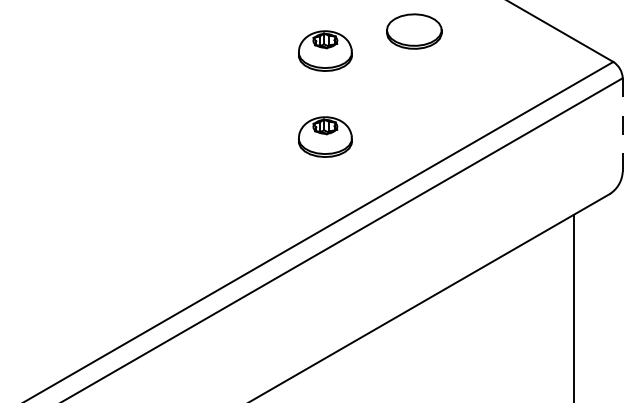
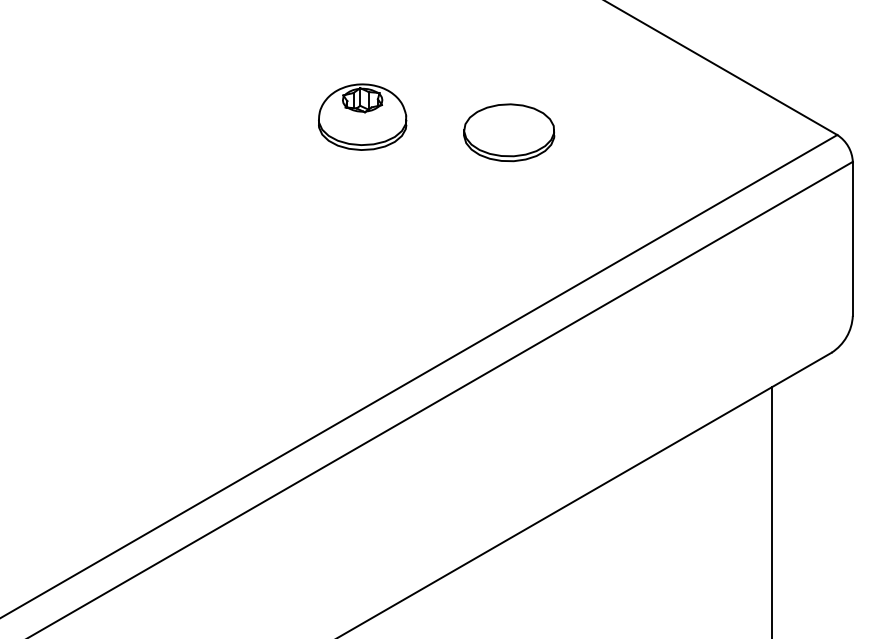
part: (414, 31) -> (509, 132), moved
line: (622, 124) -> (852, 238), dashed -> solid
part: (325, 136) -> (362, 257), removed

